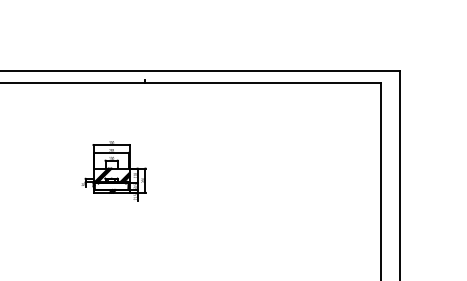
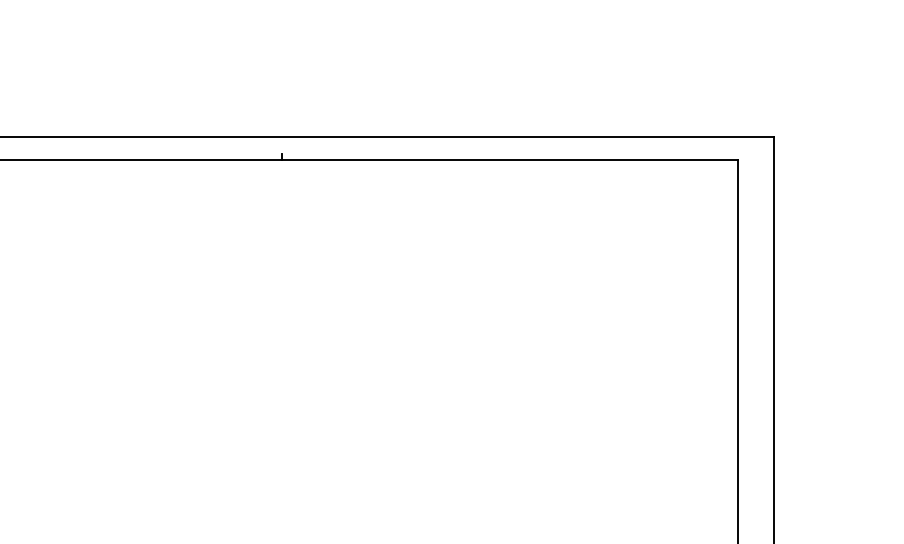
part: (113, 171) -> (219, 332), removed

